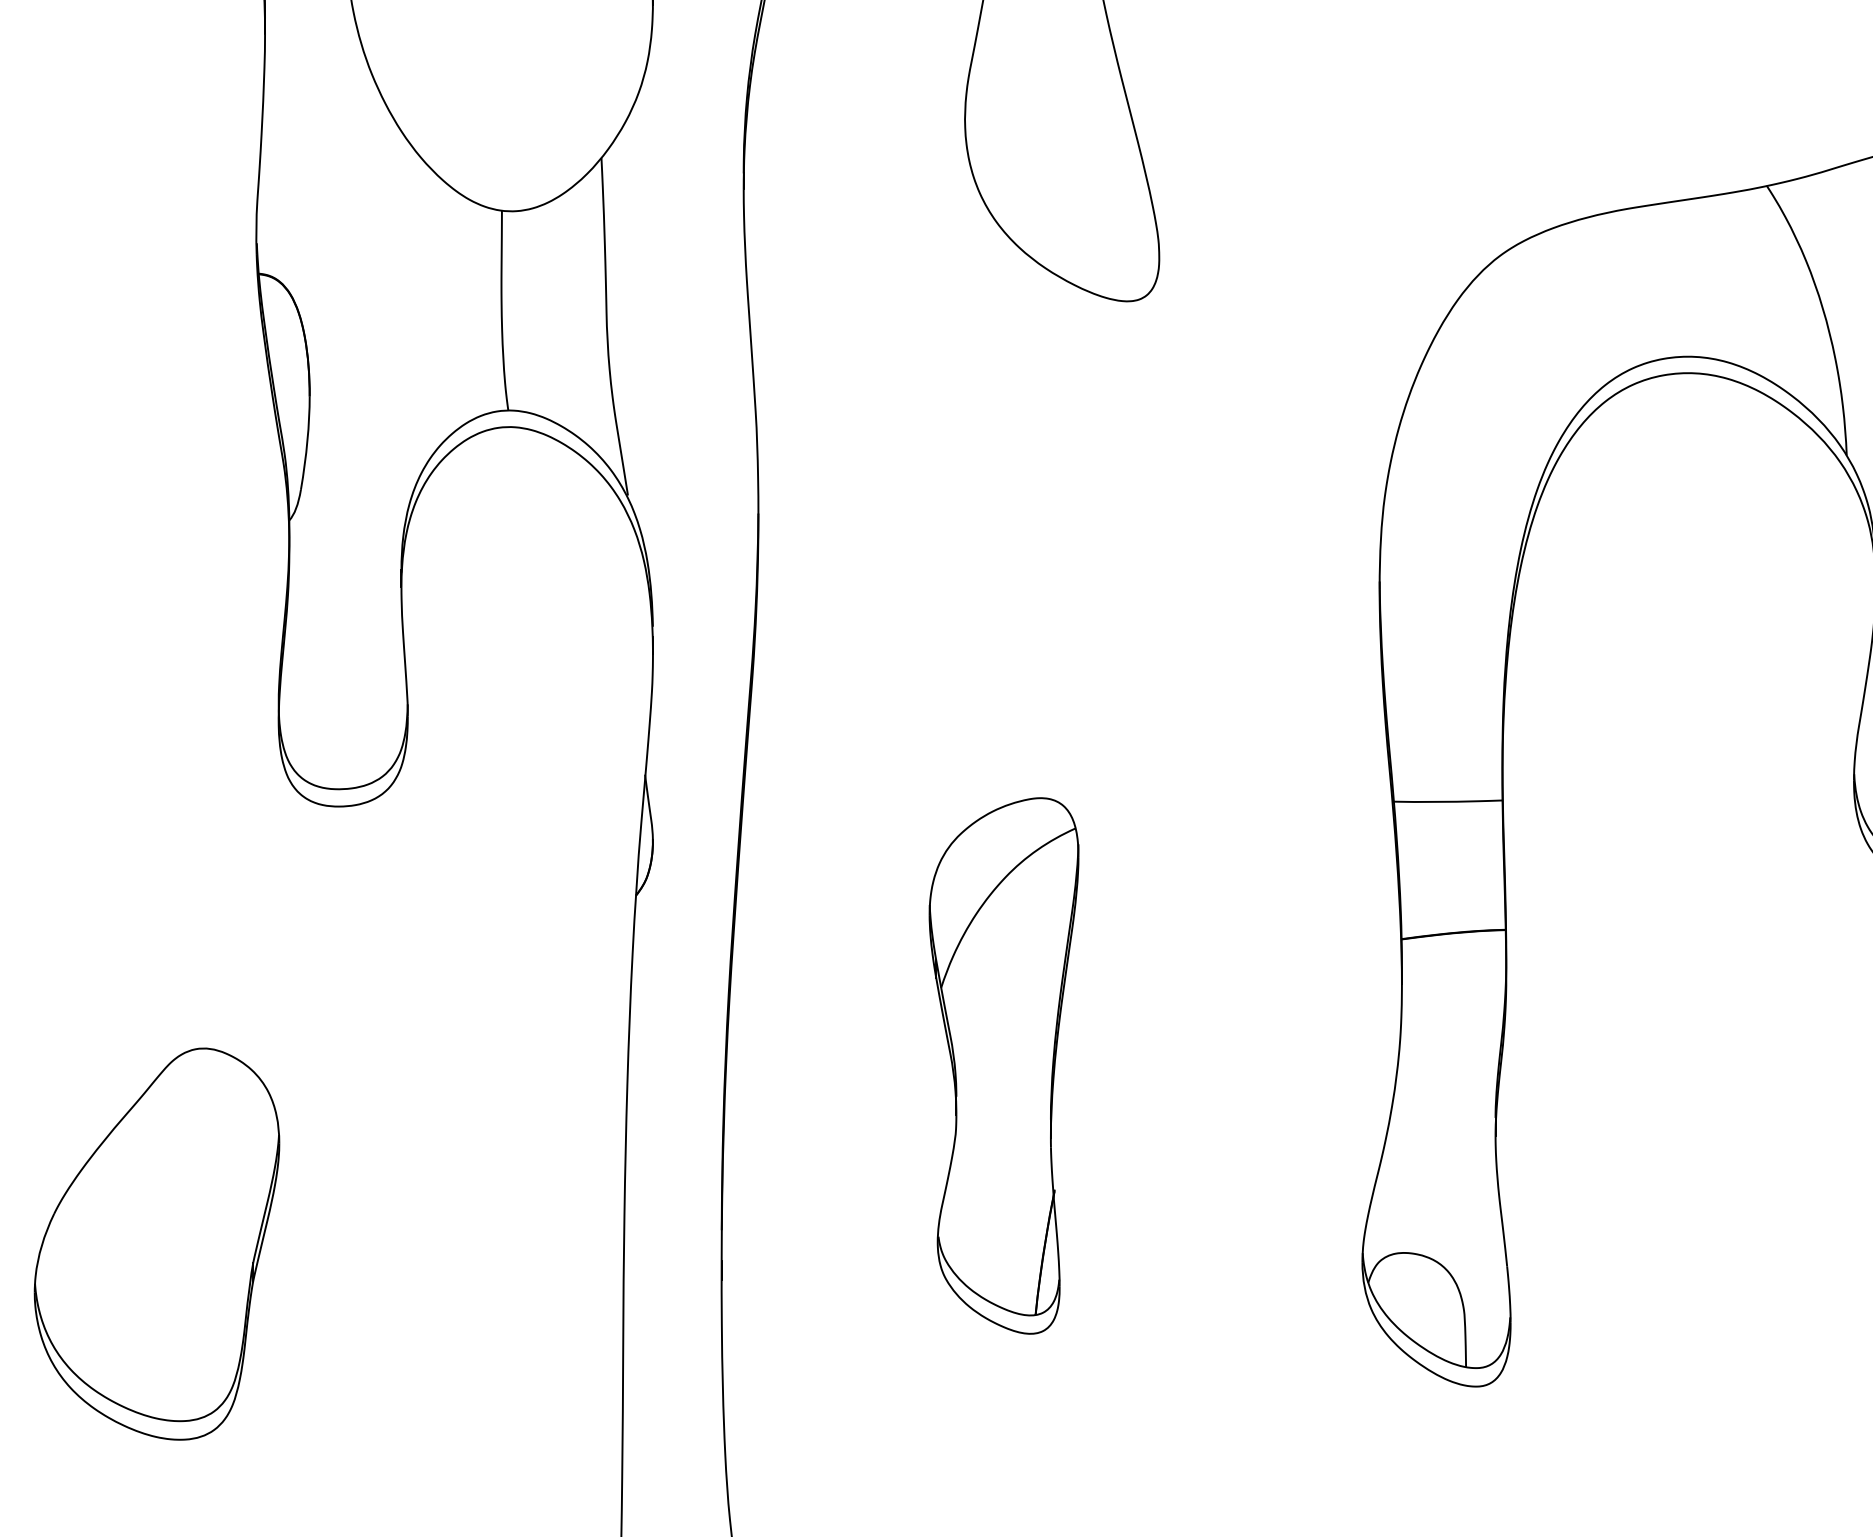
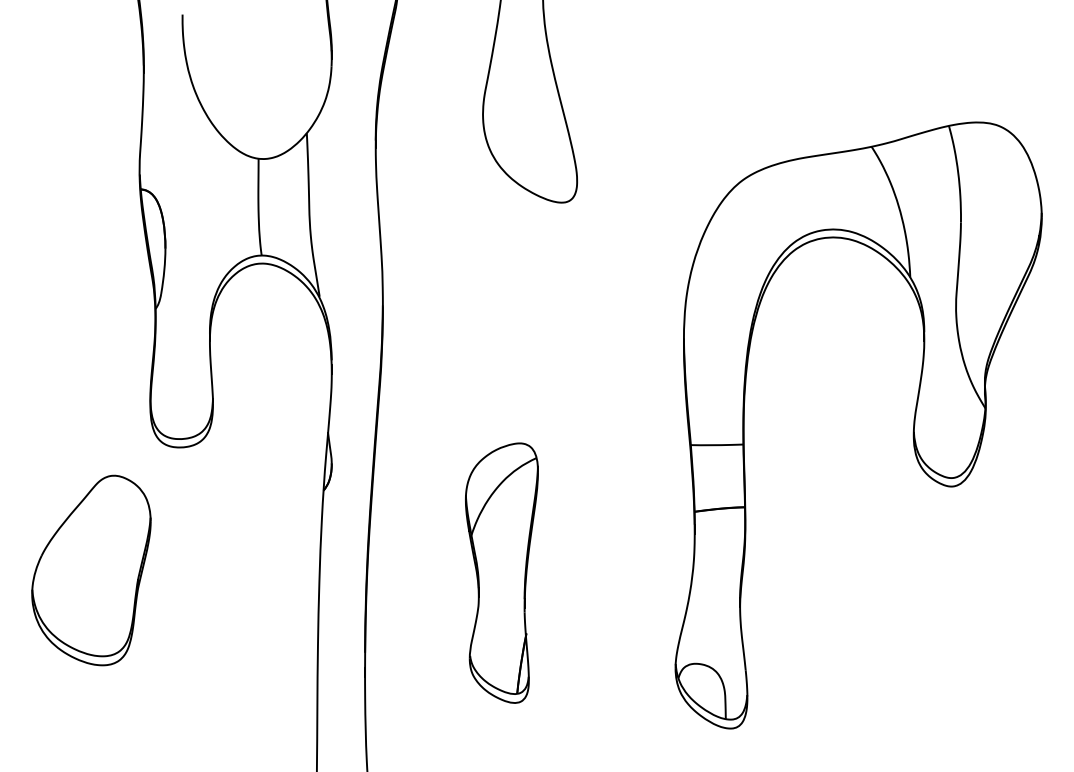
part: (157, 1244) -> (91, 570), moved

